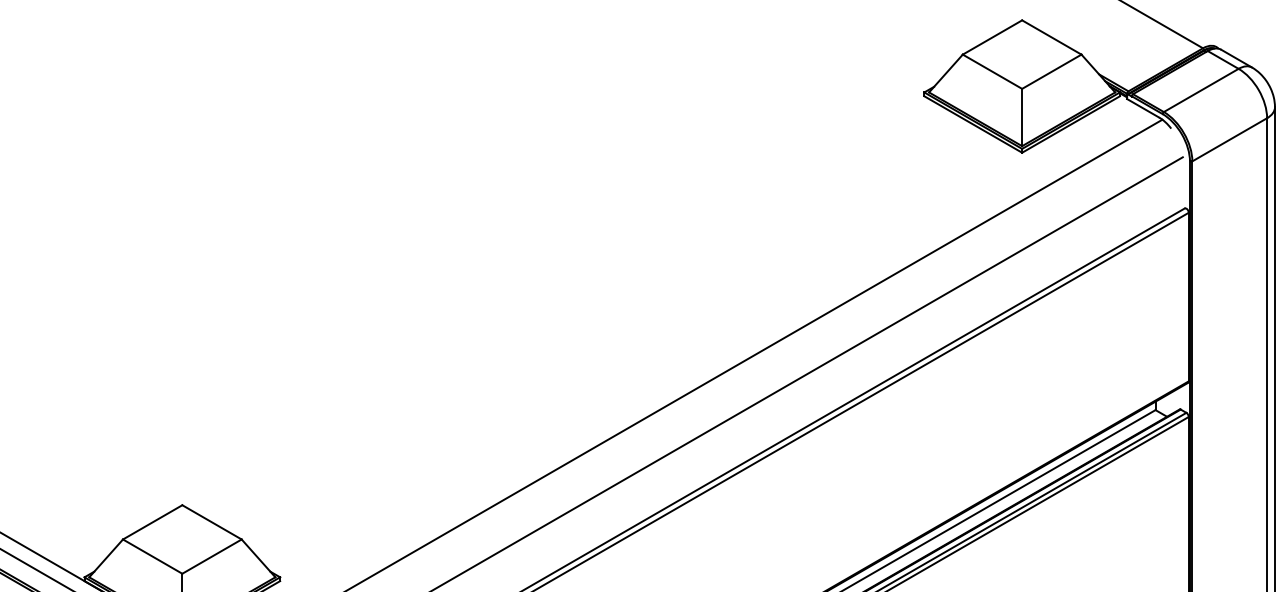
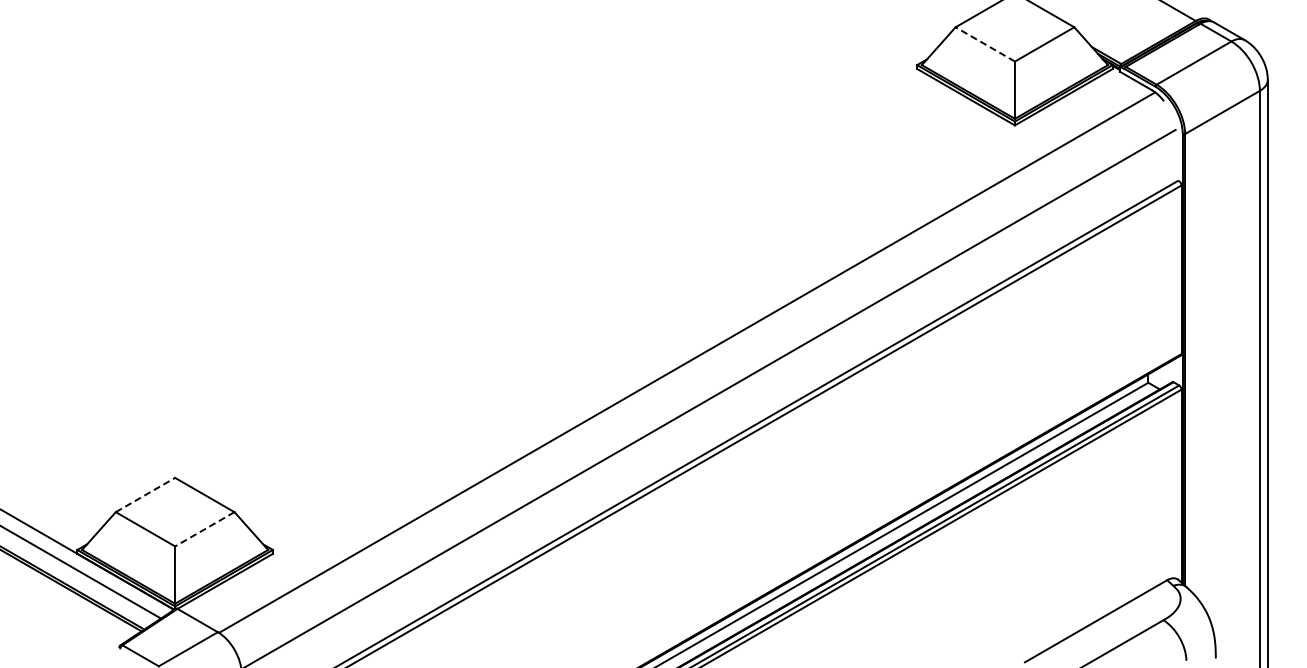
line: (991, 71) -> (984, 44), solid -> dashed
line: (152, 521) -> (145, 494), solid -> dashed
line: (211, 556) -> (204, 529), solid -> dashed

